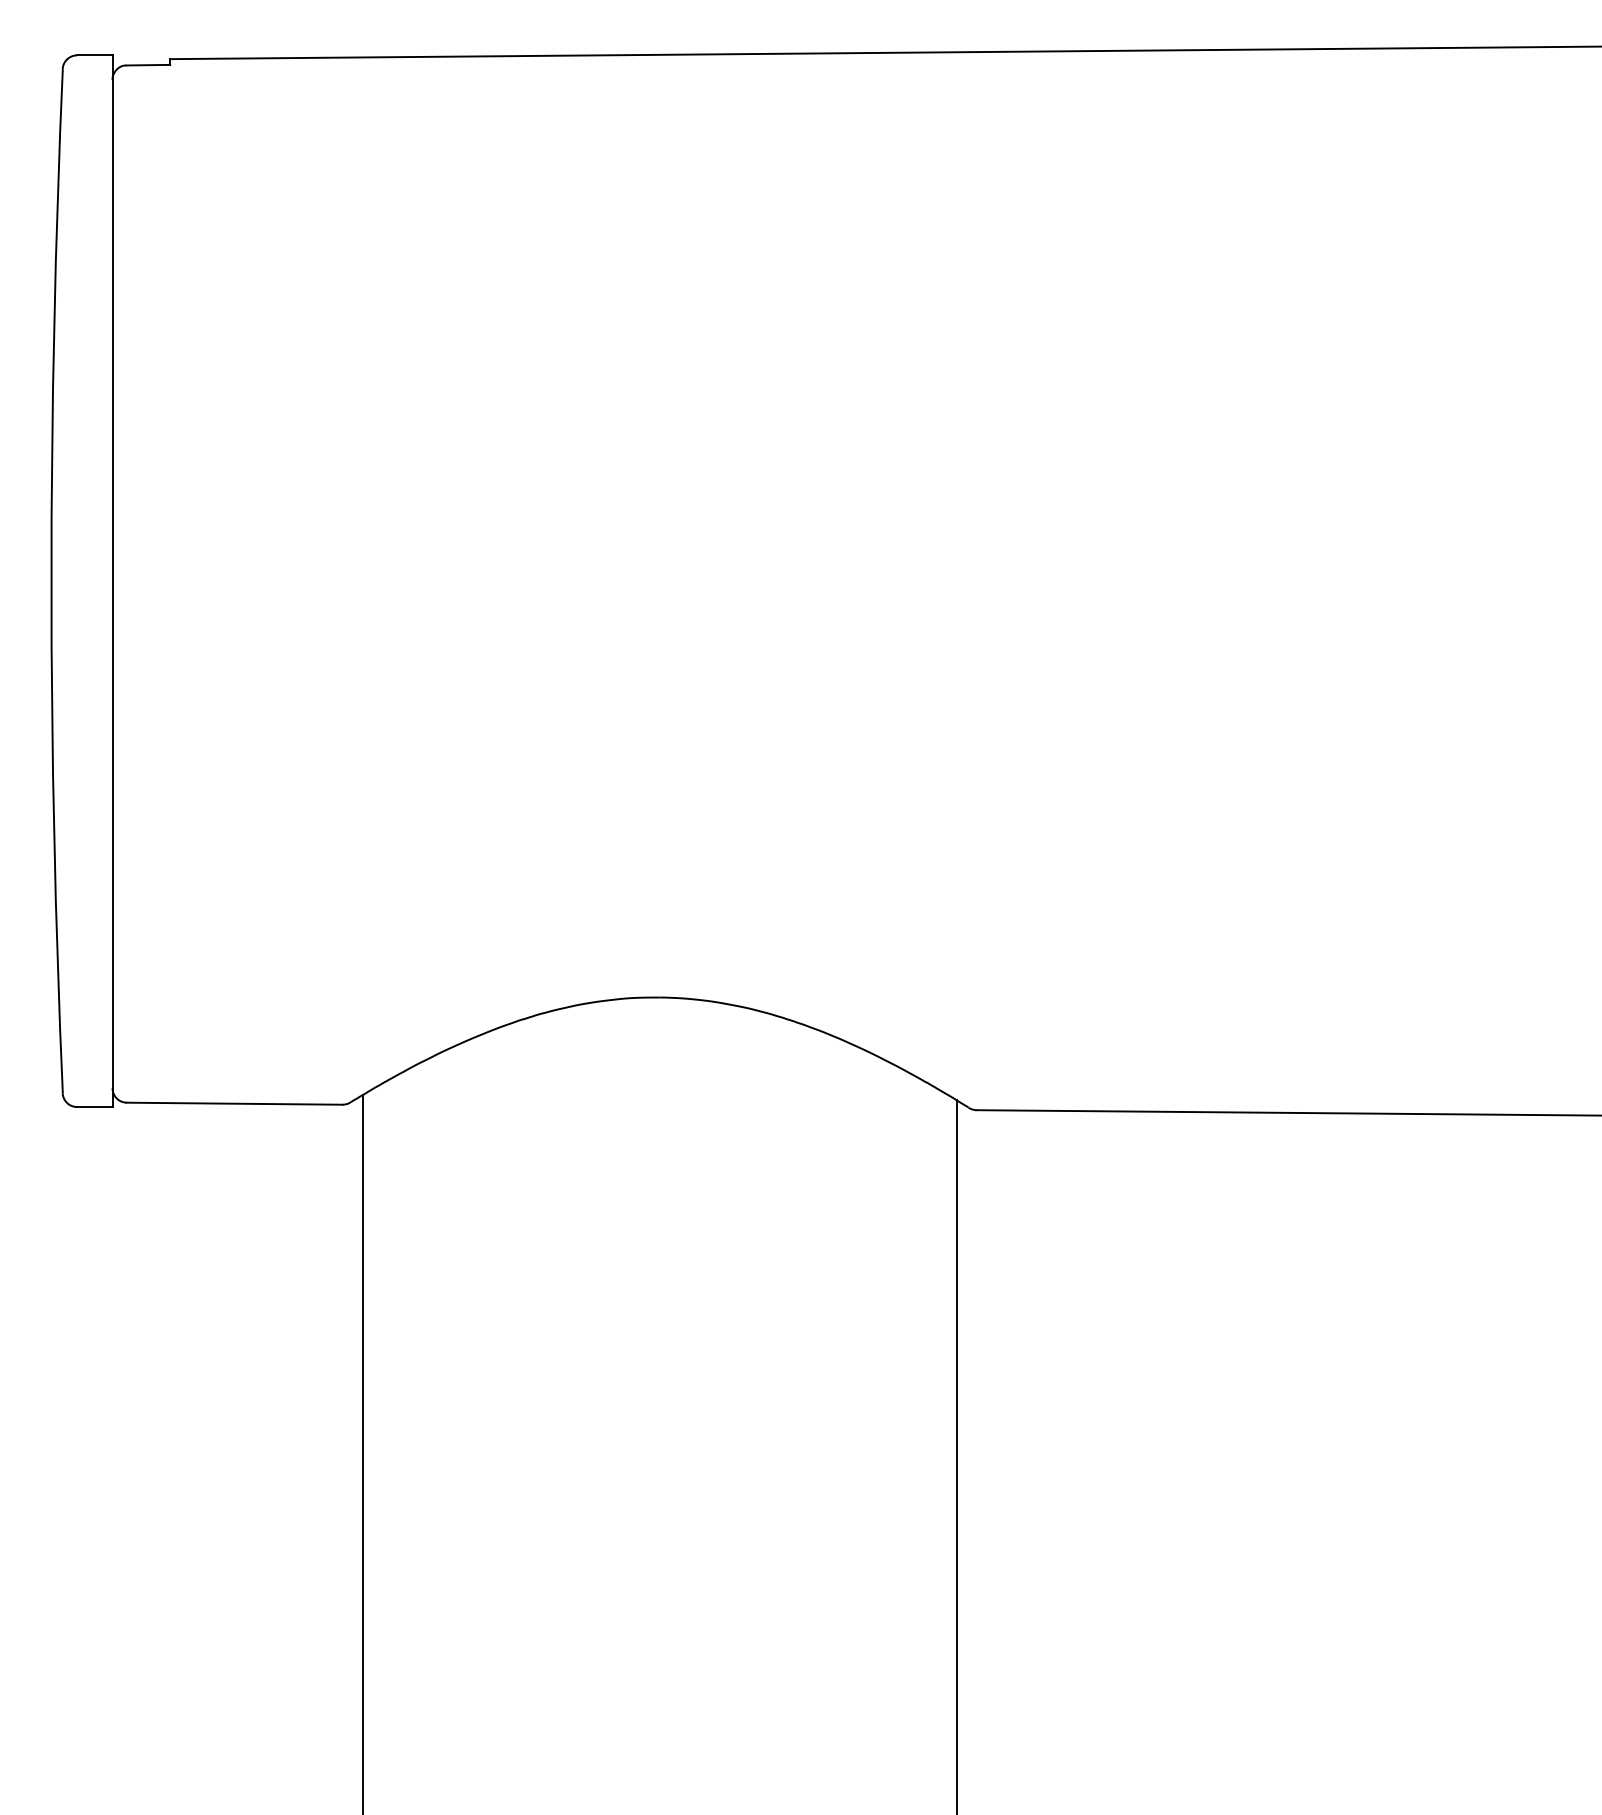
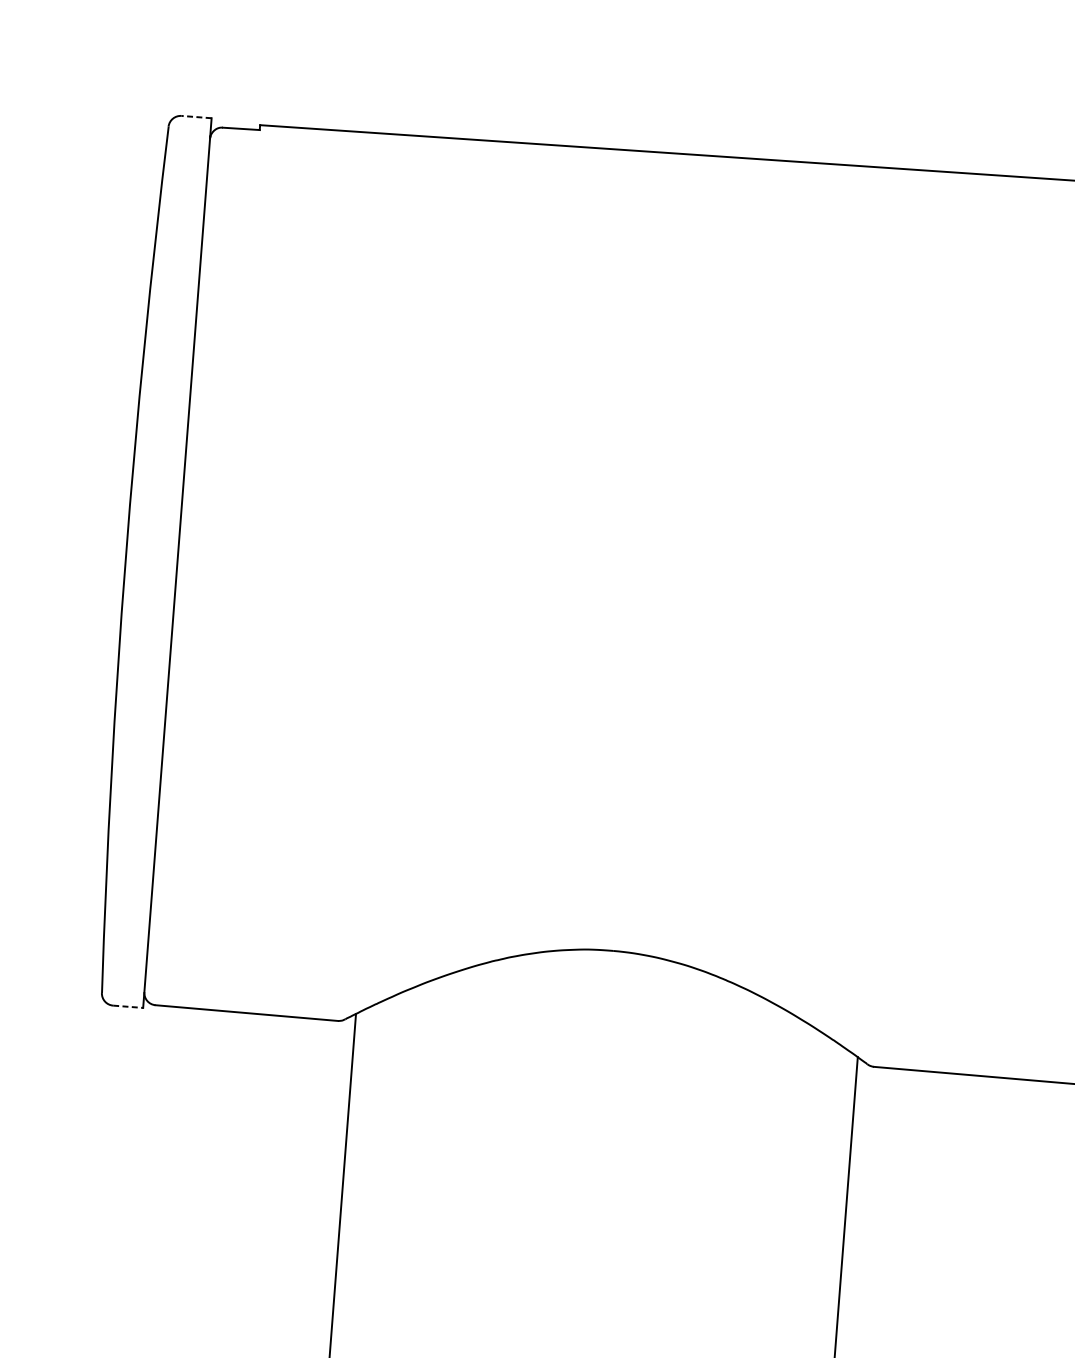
line: (94, 55) -> (196, 117), solid -> dashed
line: (94, 1107) -> (127, 1007), solid -> dashed

